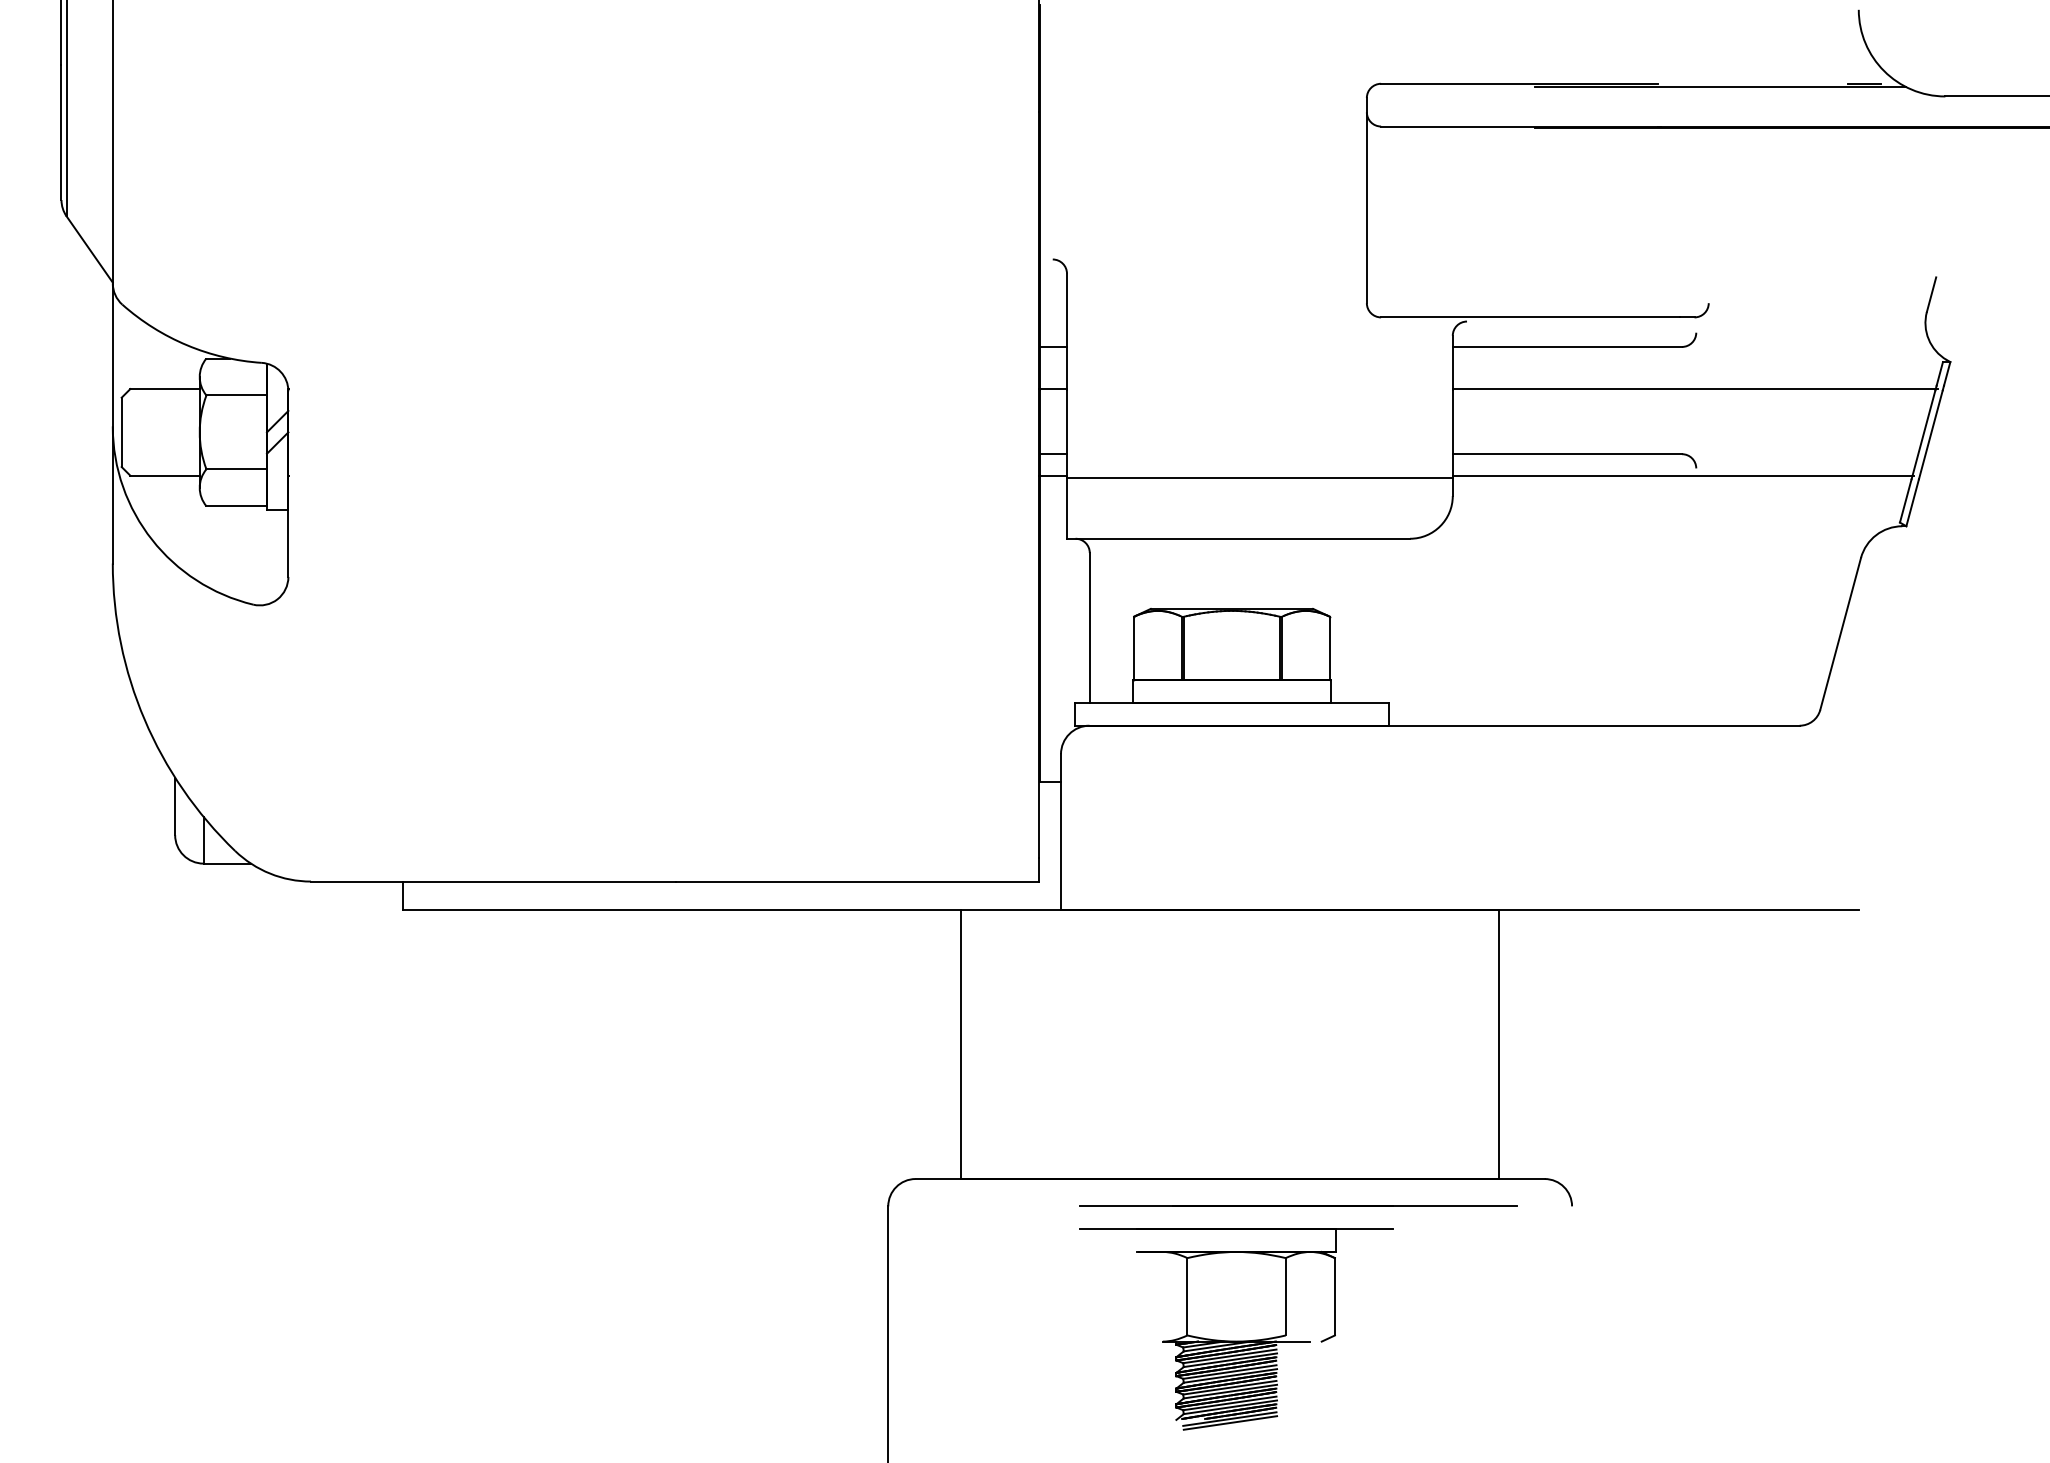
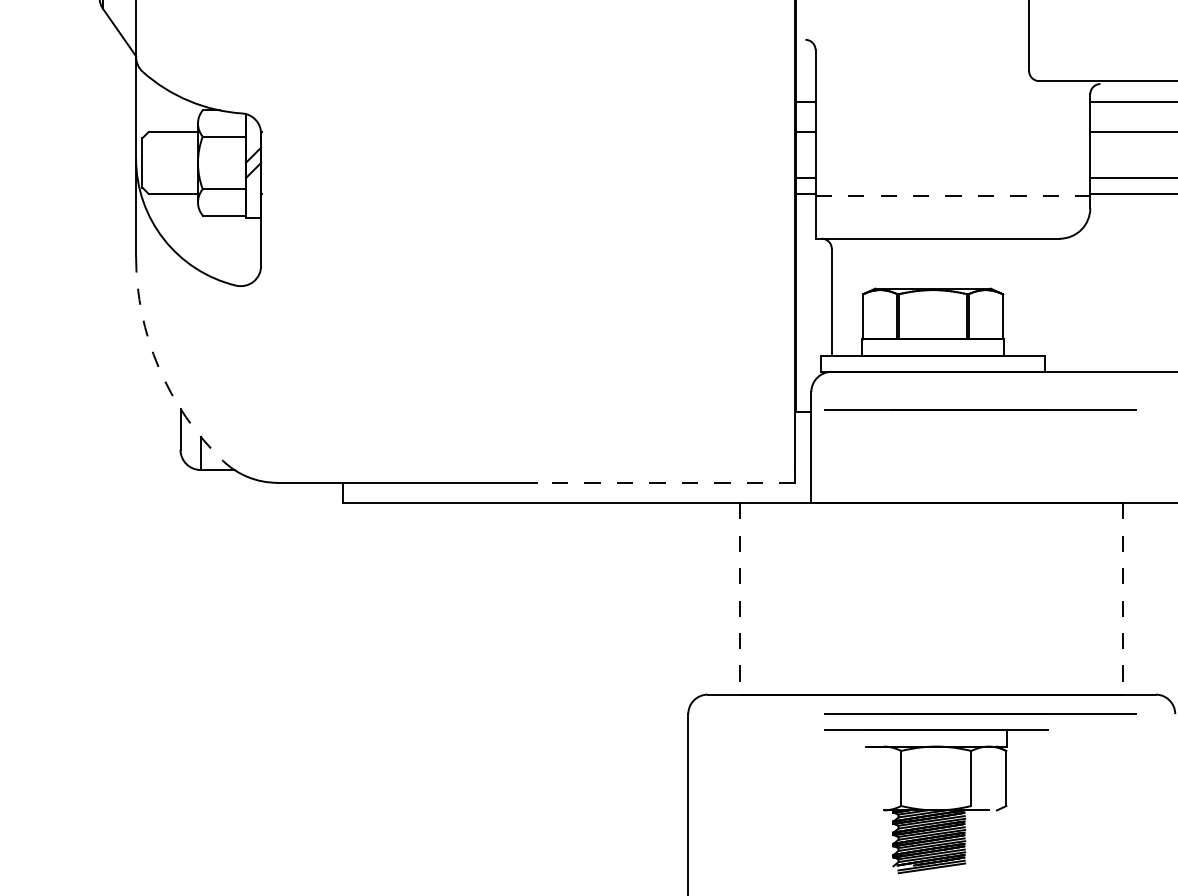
line: (1259, 478) -> (952, 195), solid -> dashed
arc: (144, 719) -> (158, 367), solid -> dashed
line: (1298, 778) -> (980, 409), added
line: (857, 881) -> (666, 482), solid -> dashed
line: (961, 1045) -> (740, 599), solid -> dashed
line: (1499, 1045) -> (1123, 599), solid -> dashed

